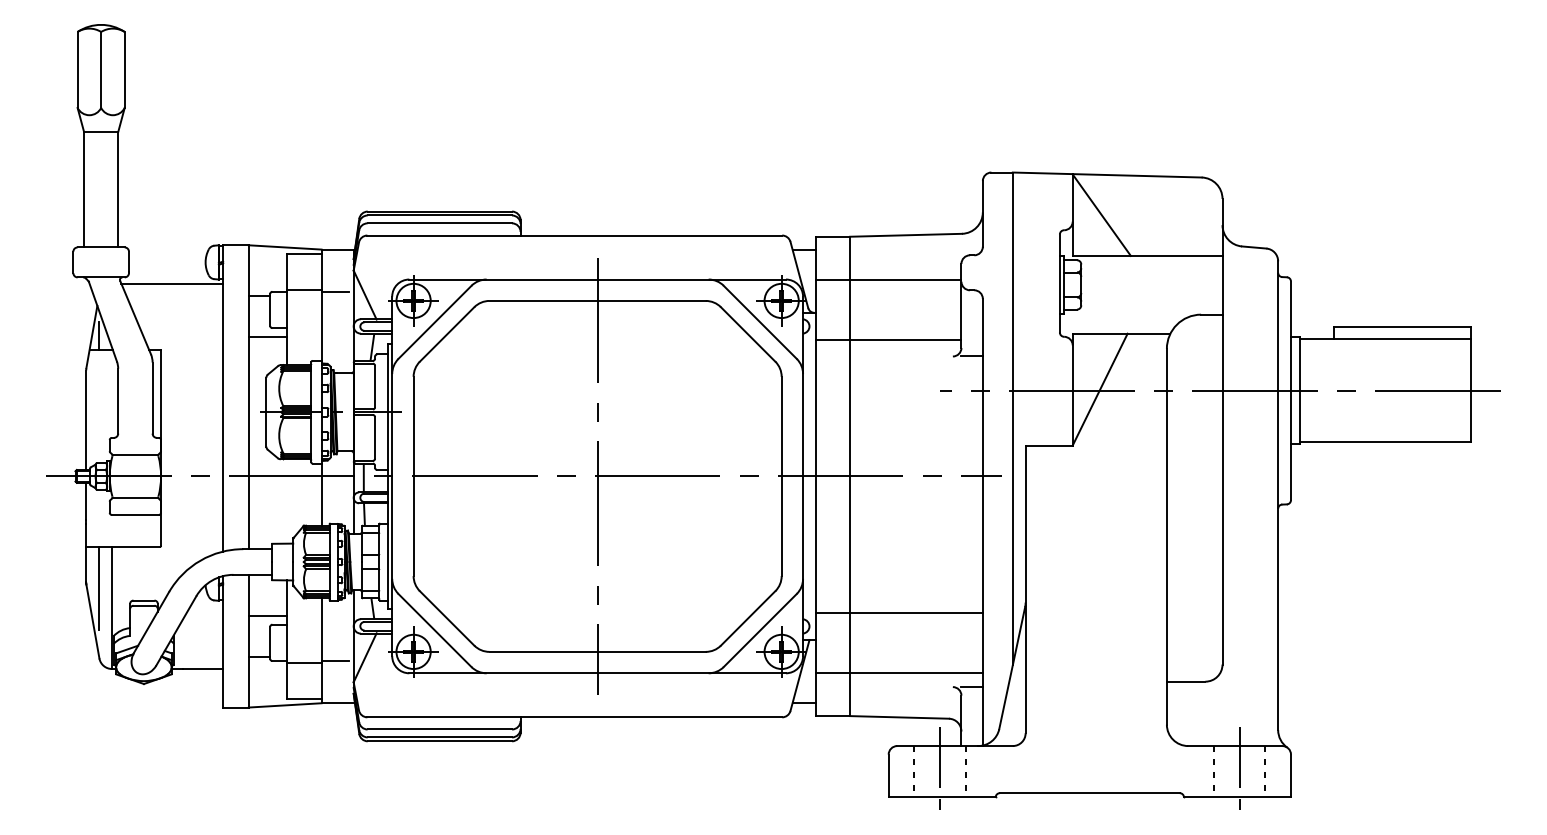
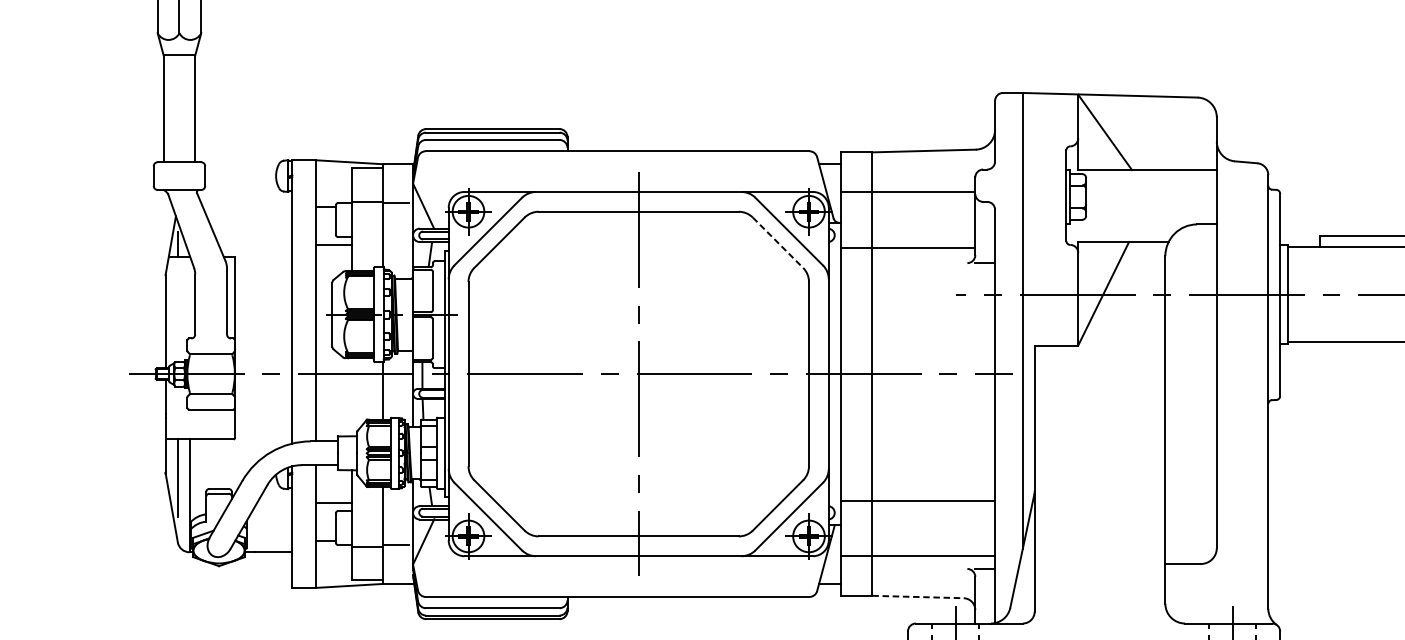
line: (172, 283) -> (245, 195), removed
line: (748, 334) -> (778, 242), solid -> dashed
line: (900, 717) -> (918, 597), solid -> dashed

